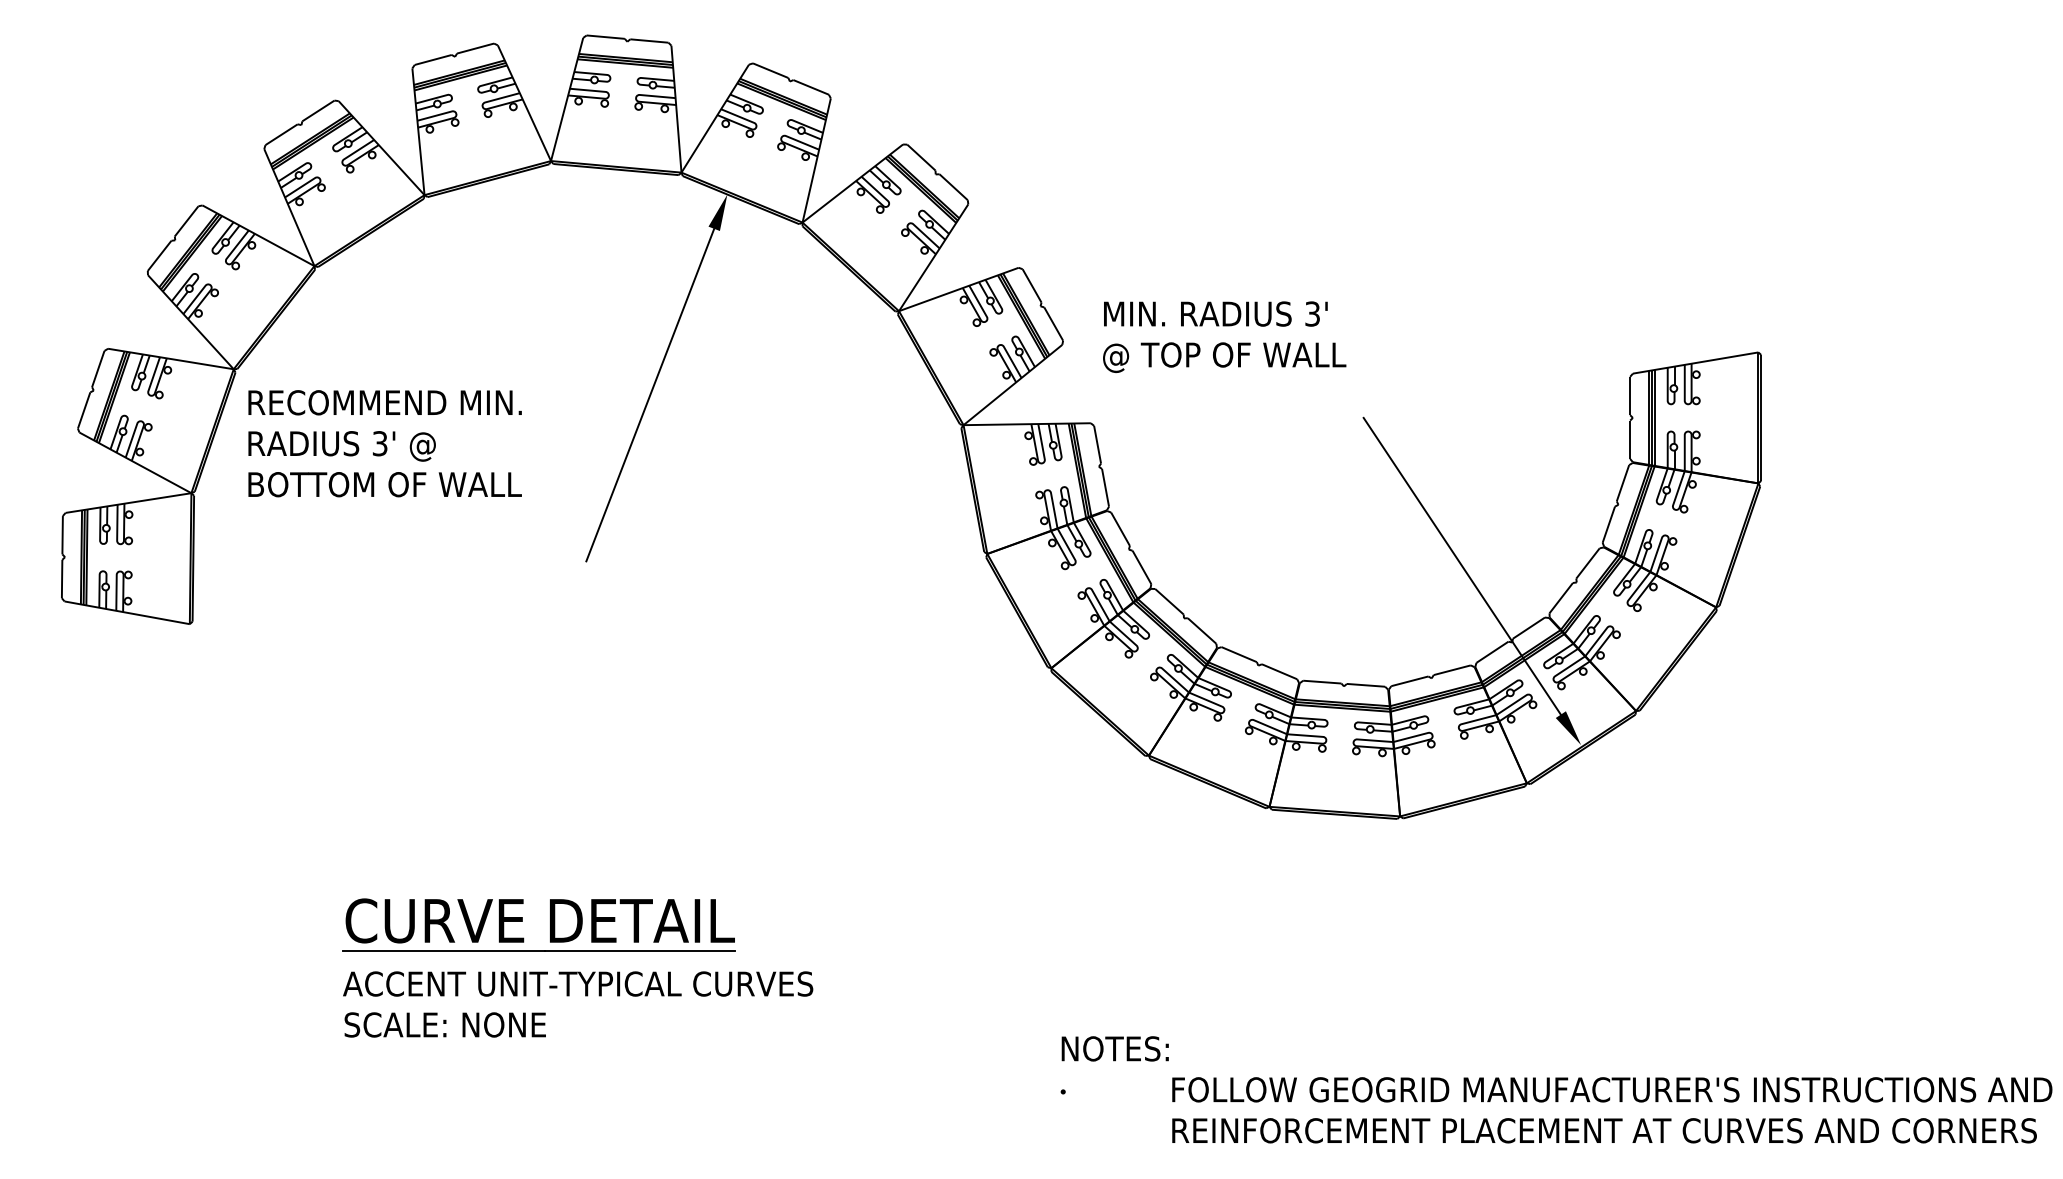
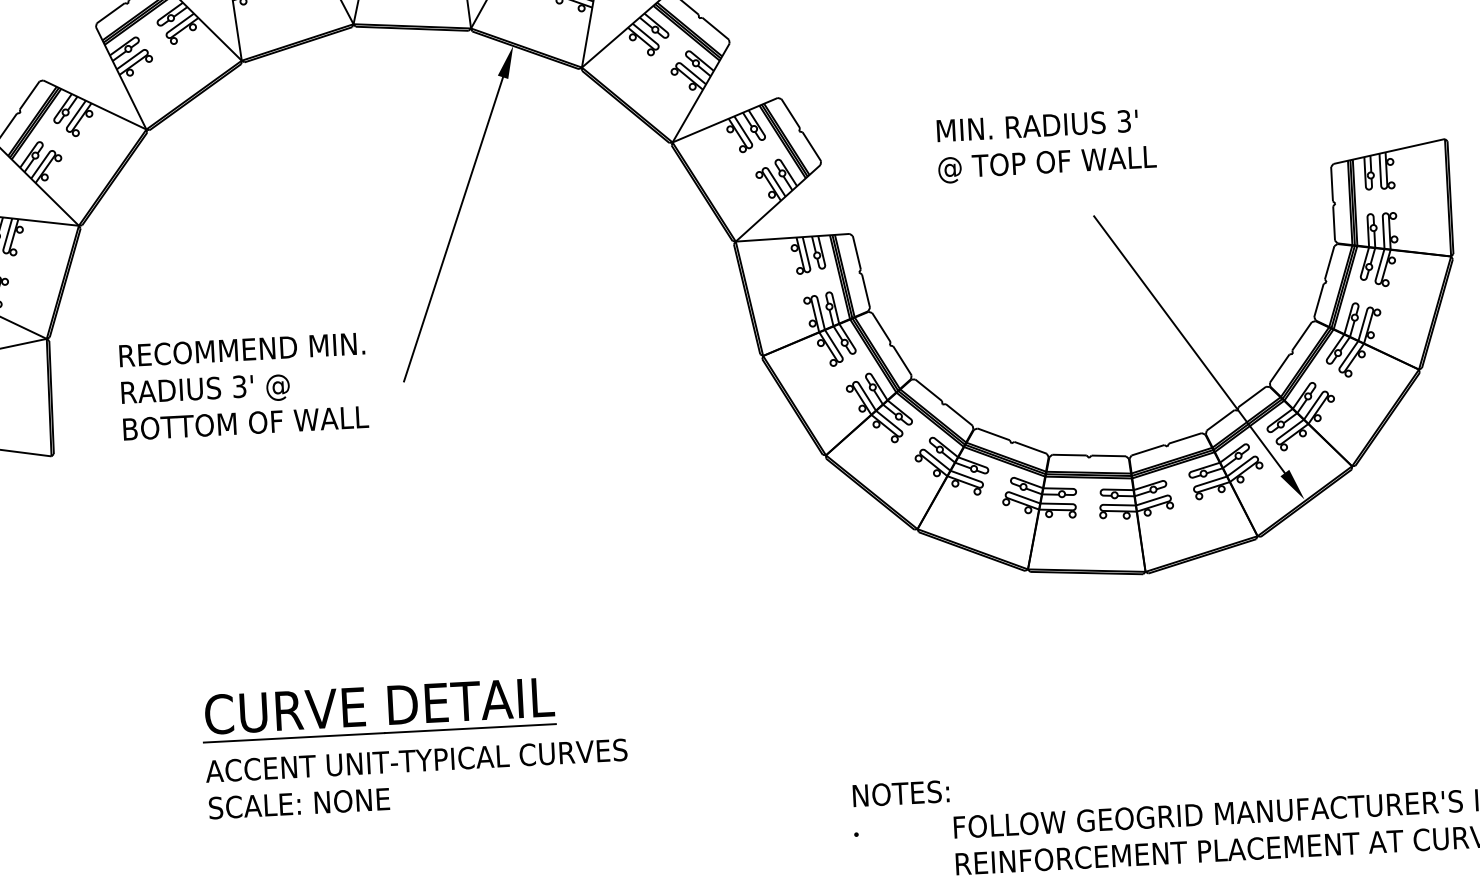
text: (1224, 336) -> (1046, 145), moved
text: (384, 443) -> (243, 386), moved

